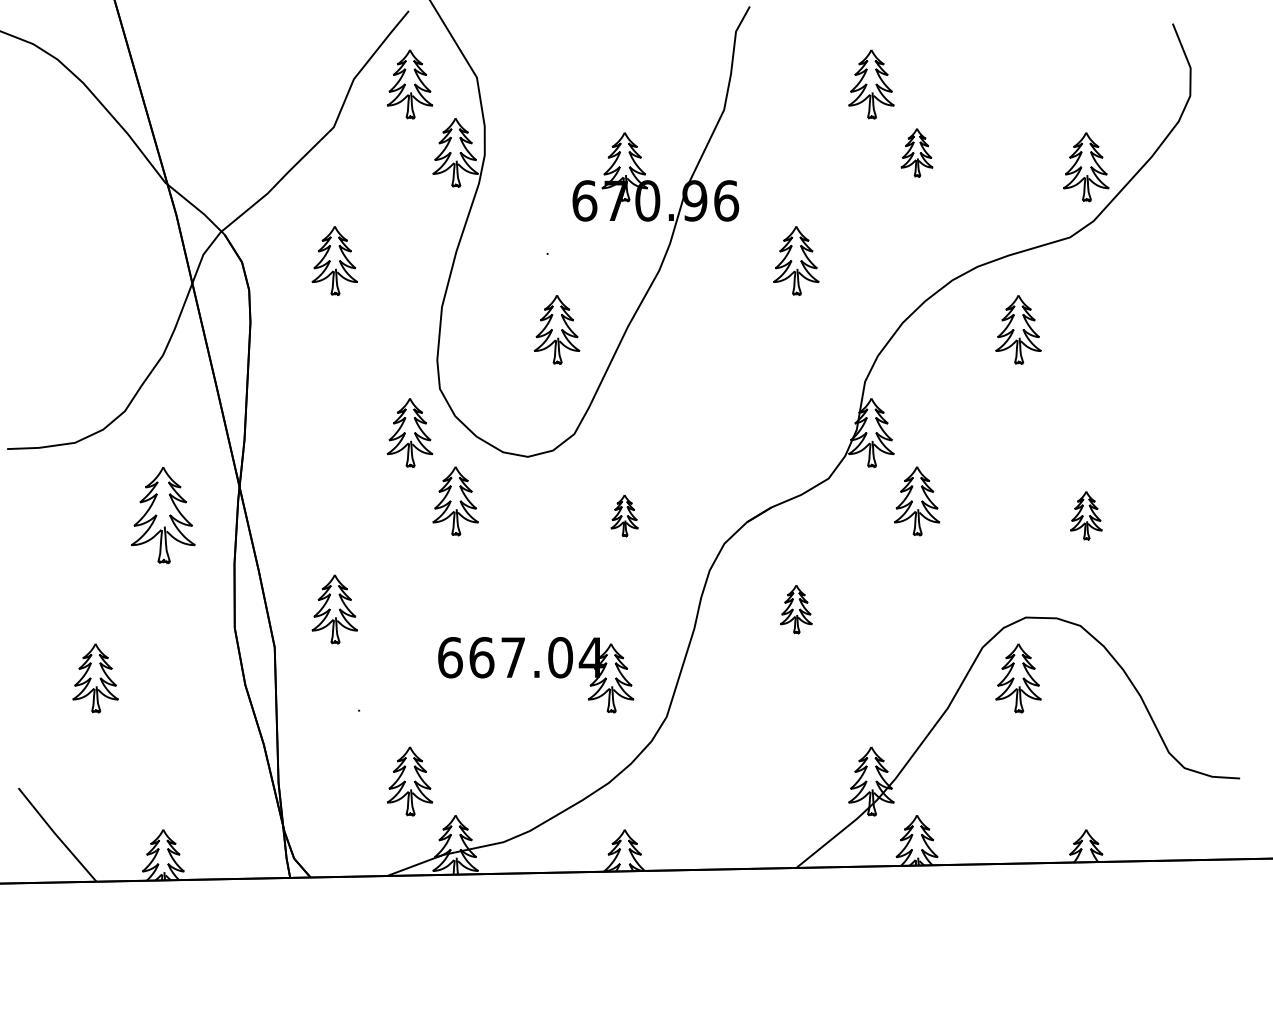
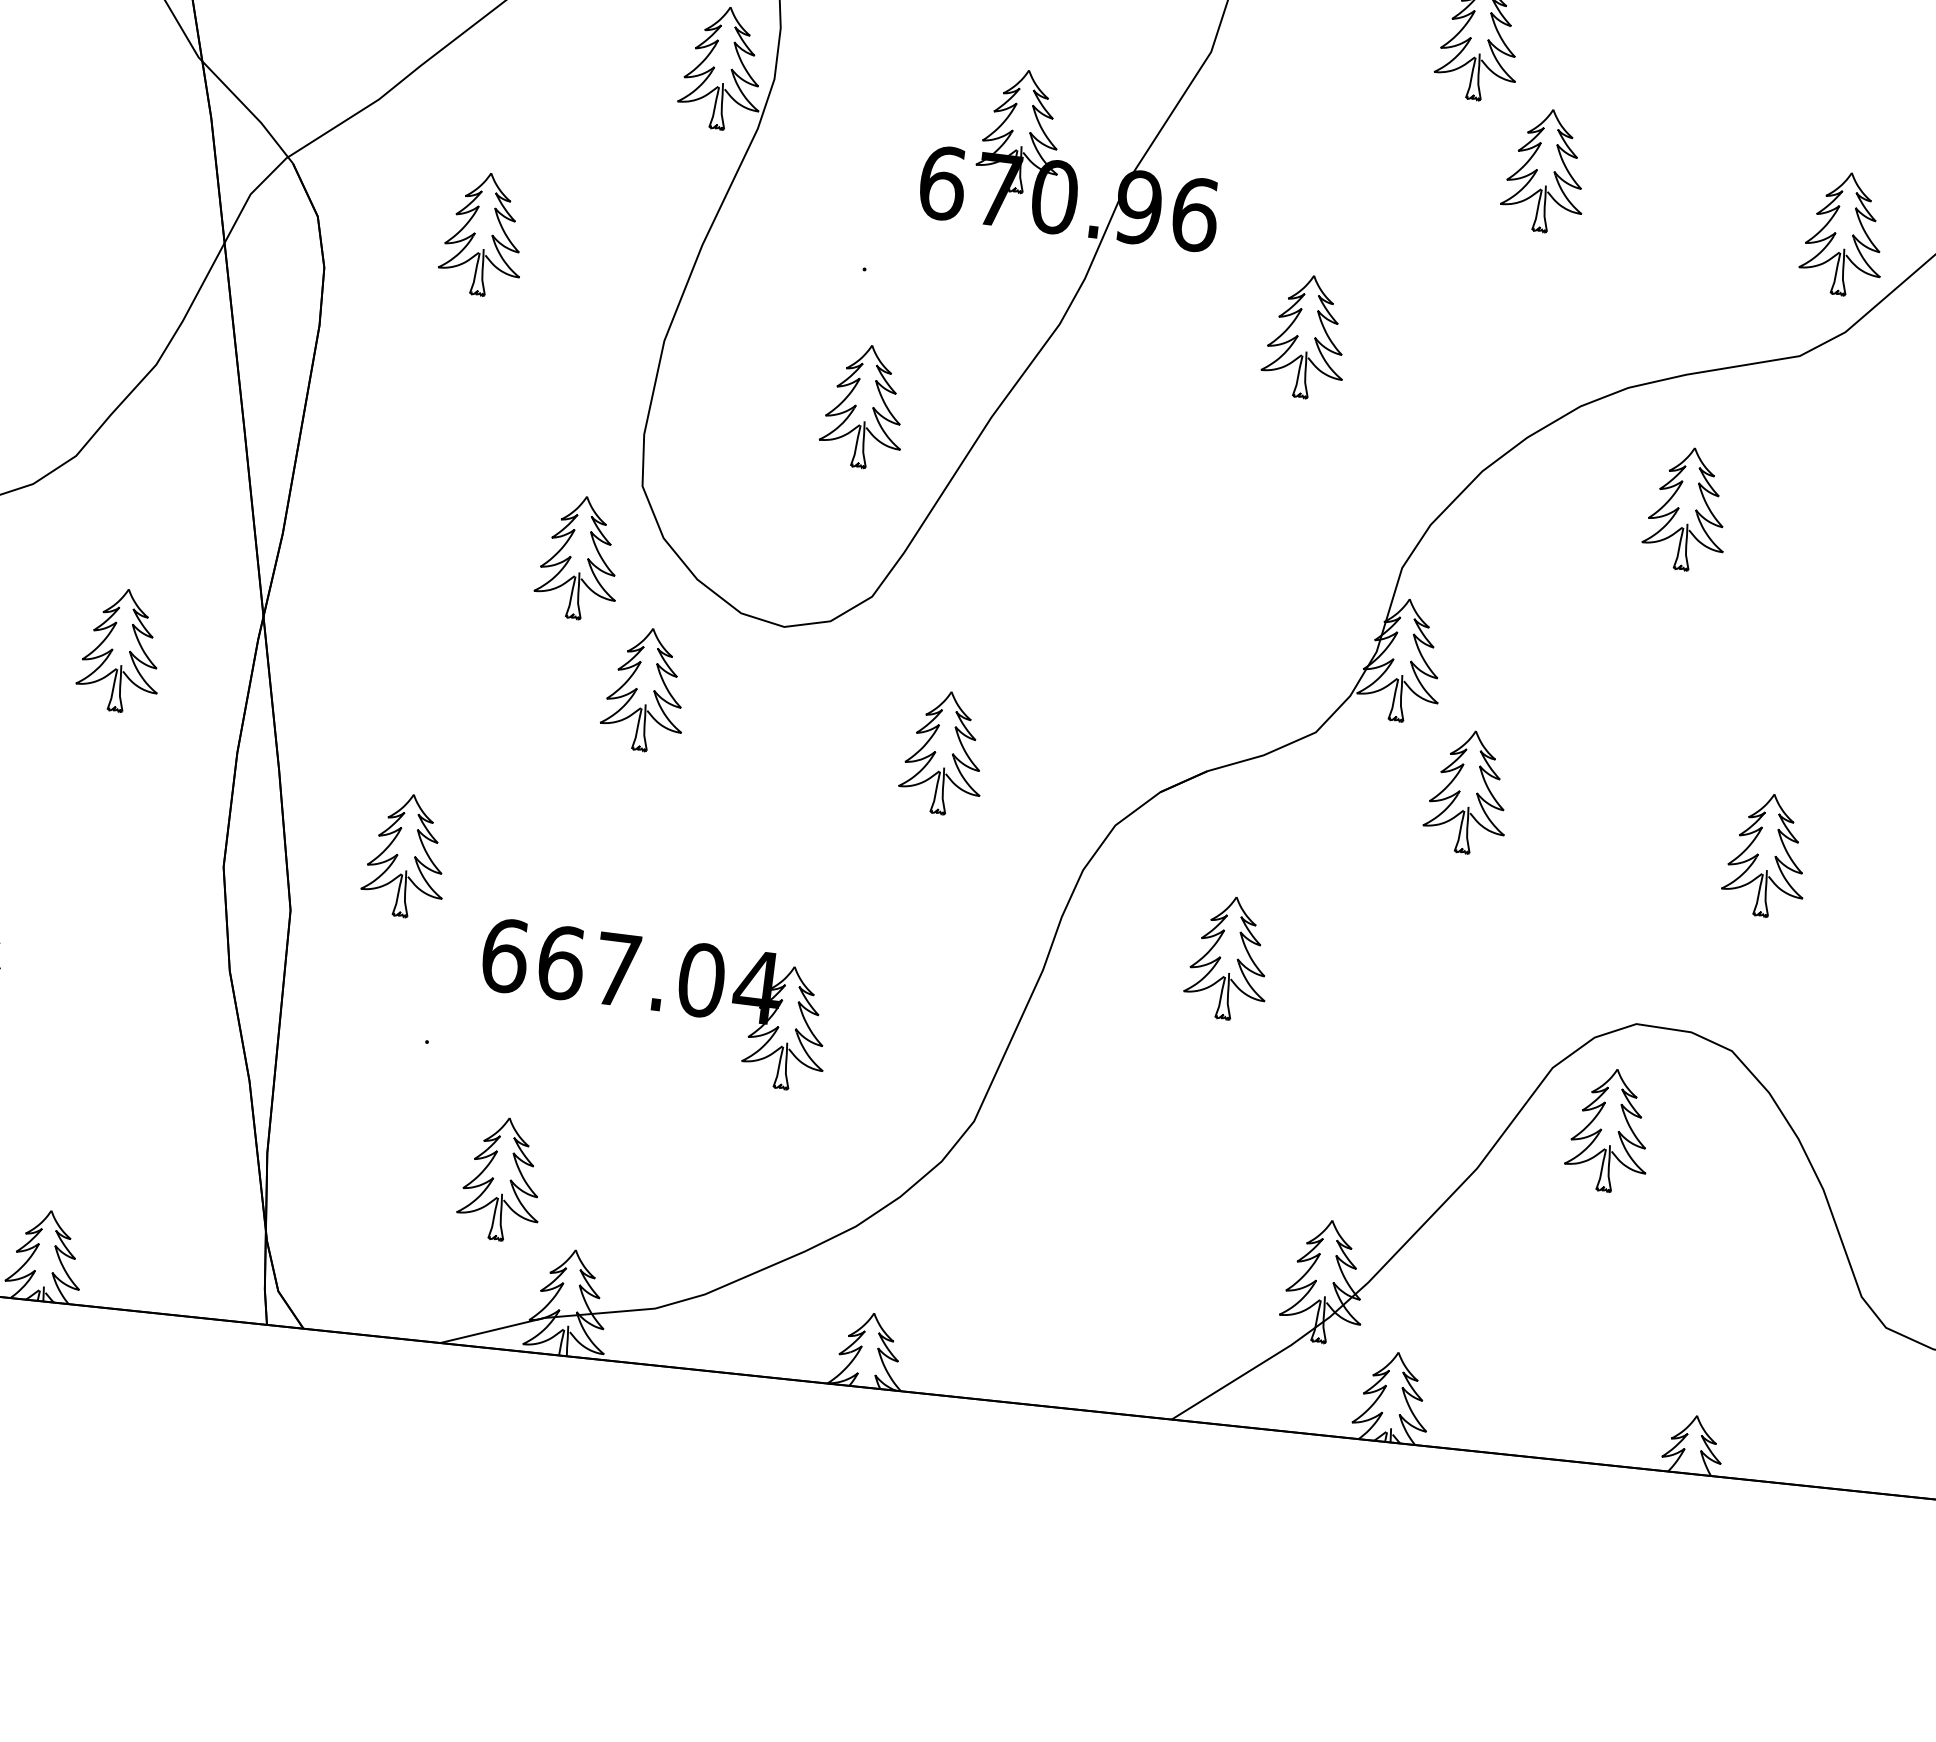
part: (916, 152) -> (1544, 170), size x1.43
part: (163, 515) -> (121, 650), size x0.71
part: (624, 515) -> (943, 752), size x1.67
part: (1086, 515) -> (1767, 855), size x1.43
part: (796, 609) -> (1229, 958), size x1.43
part: (536, 675) -> (654, 1006), moved

